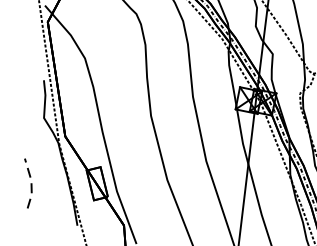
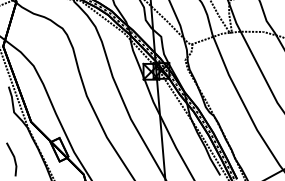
line: (31, 182) -> (14, 158), dashed -> solid

